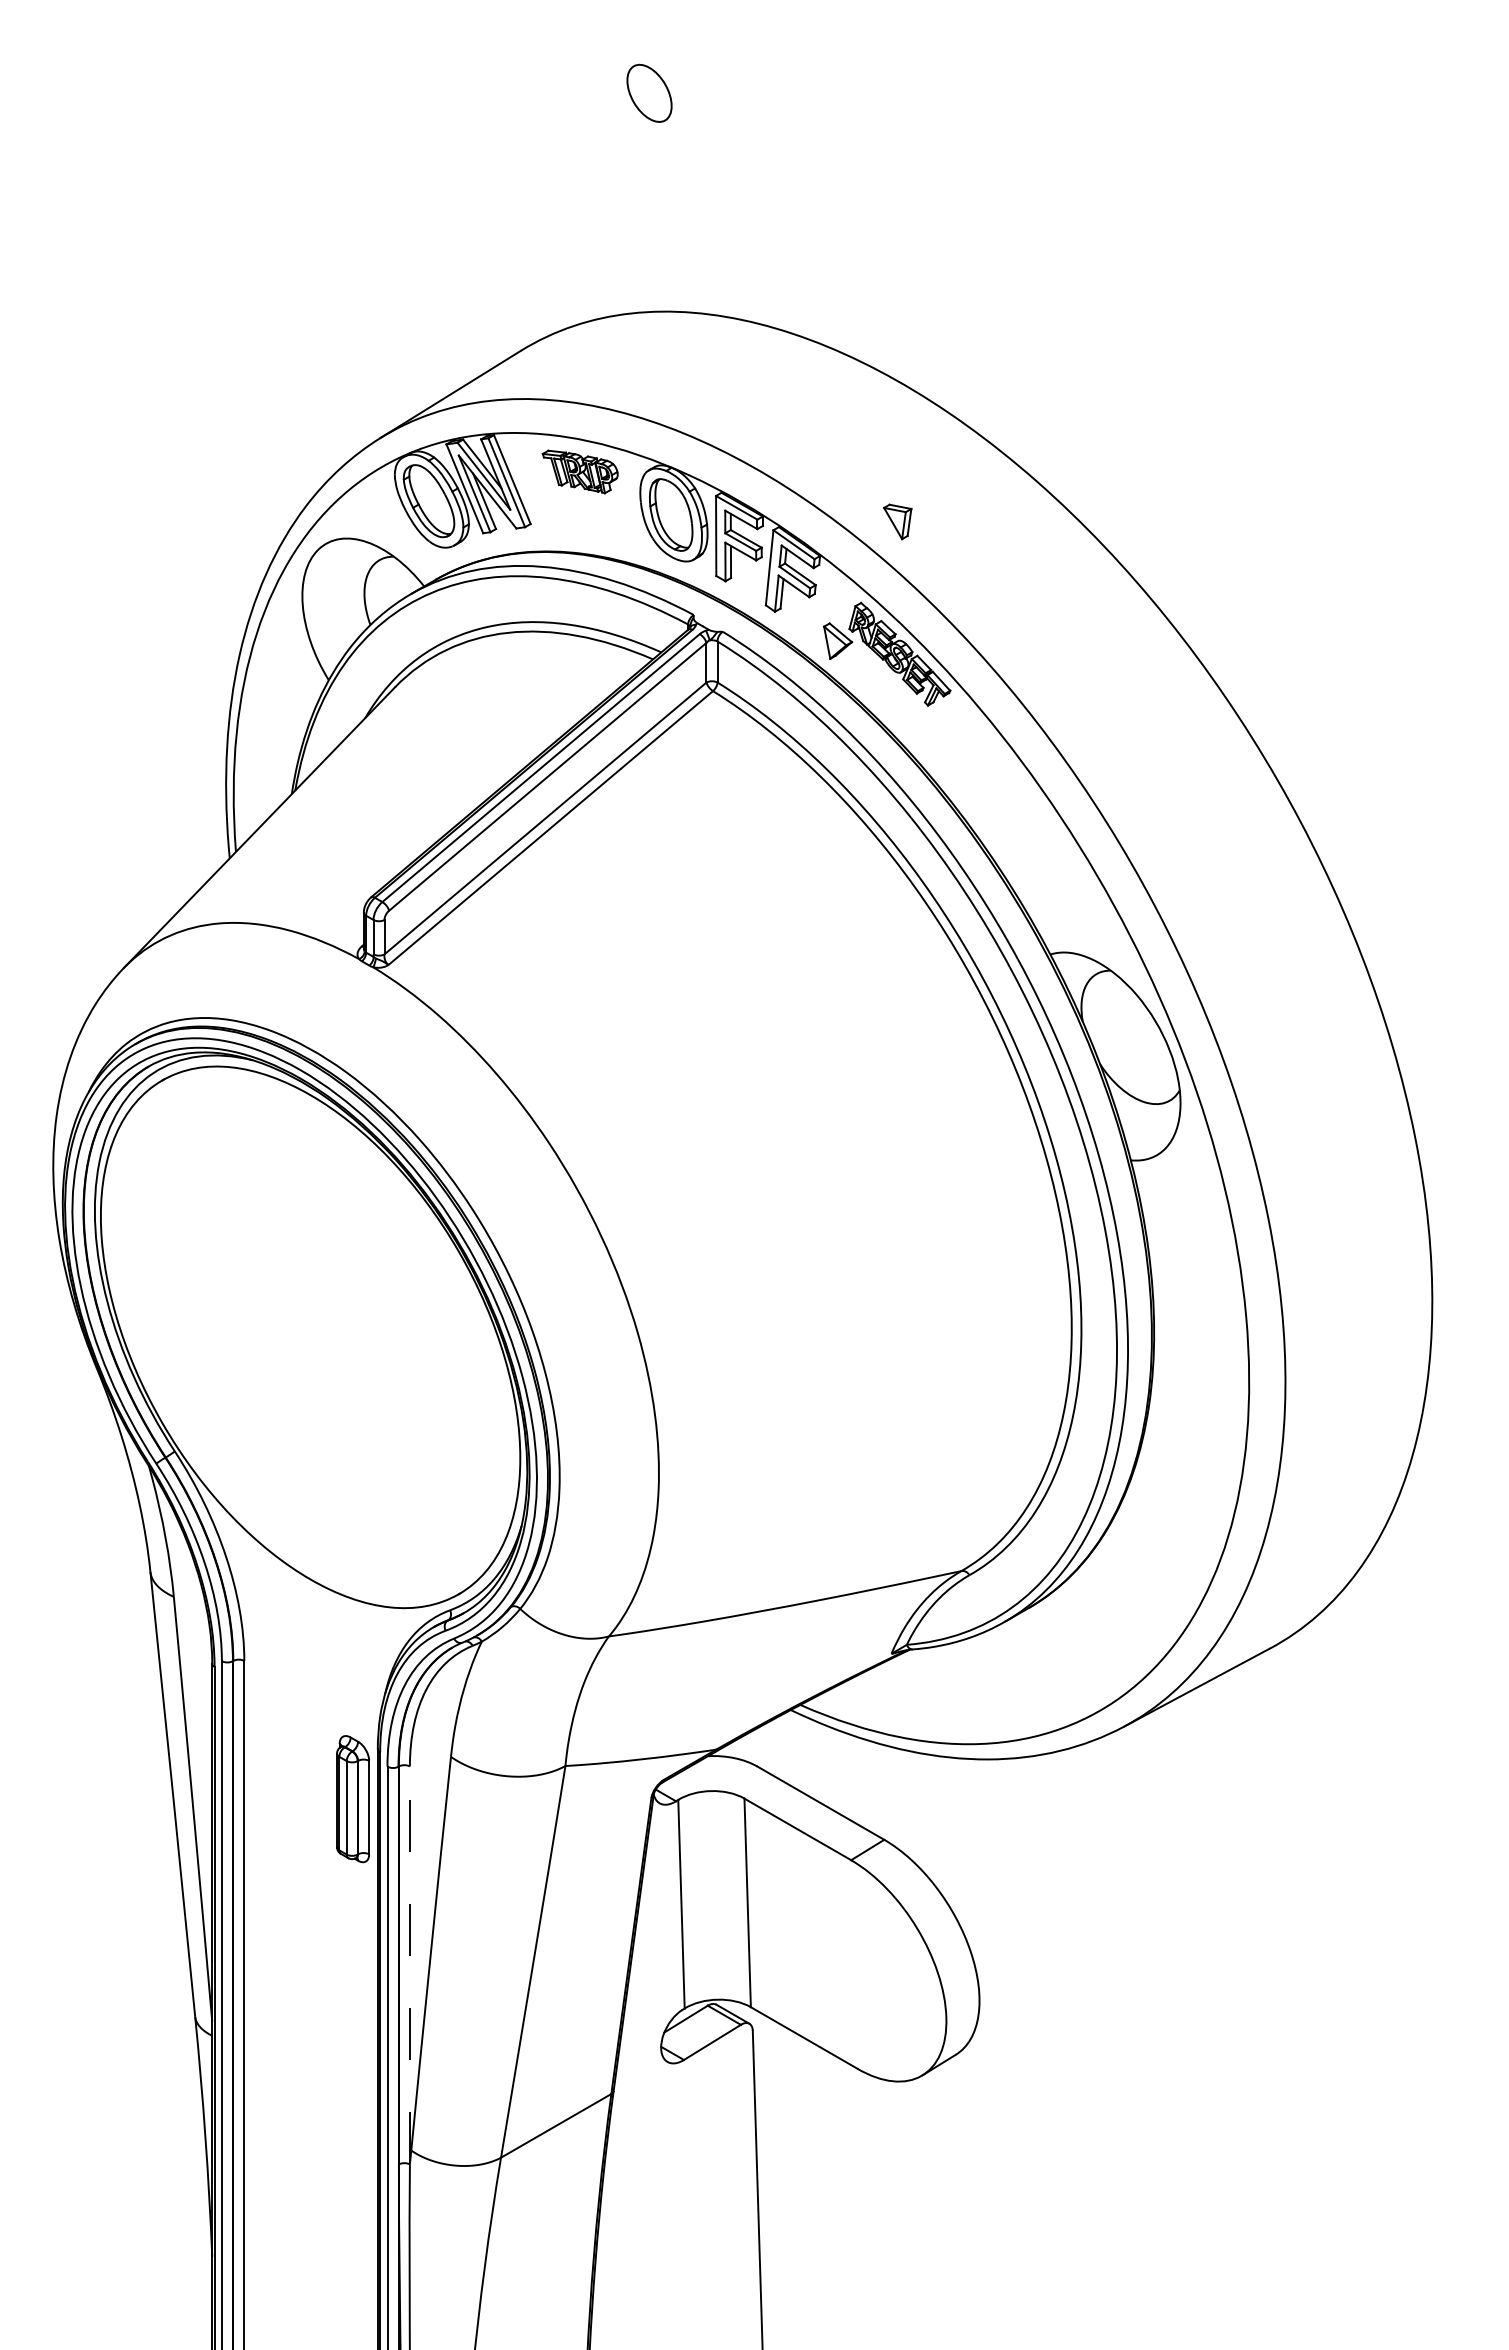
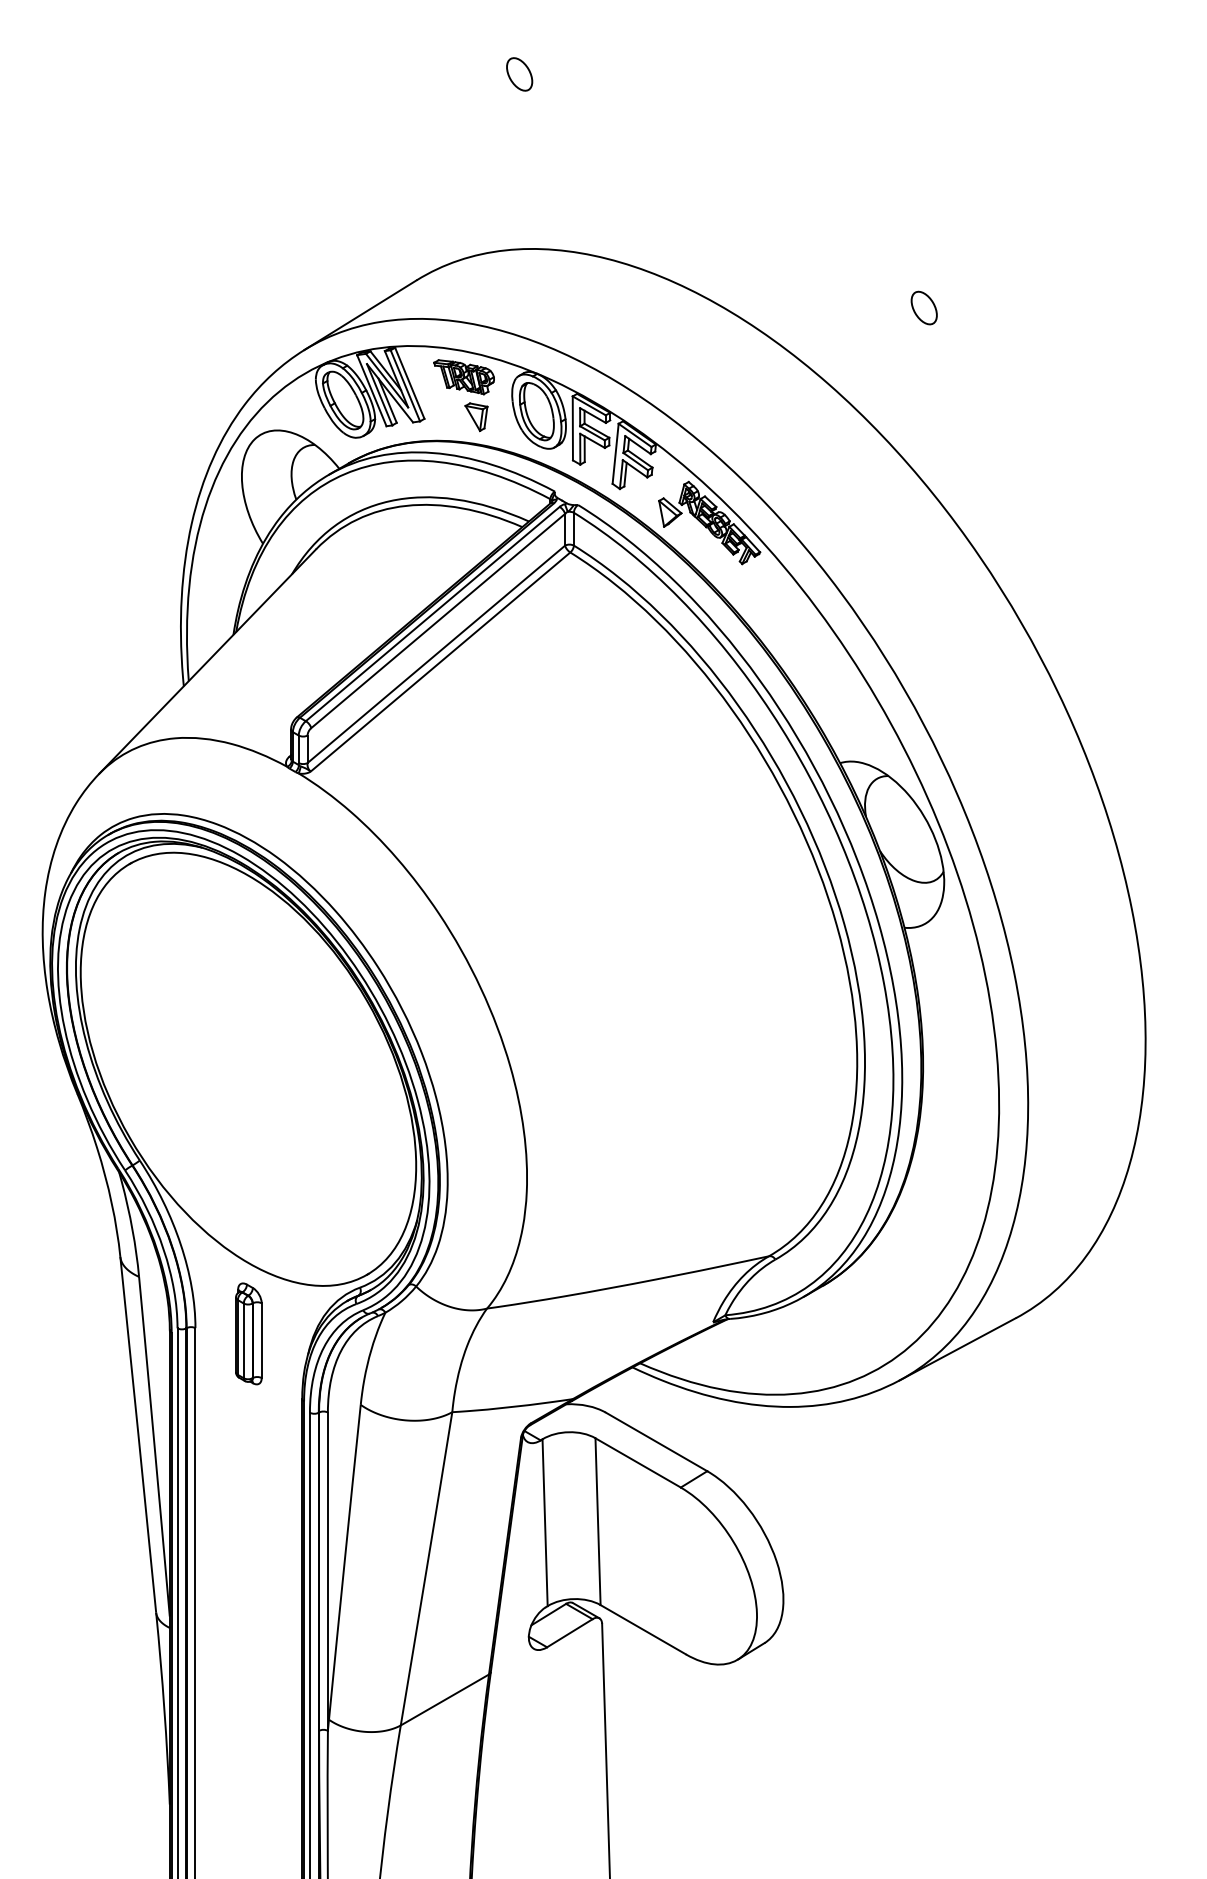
part: (649, 93) -> (519, 74), size x0.71
part: (1155, 385) -> (924, 308), added
part: (897, 521) -> (476, 416), moved
part: (352, 1799) -> (248, 1334), moved
line: (409, 1965) -> (327, 1571), dashed -> solid

